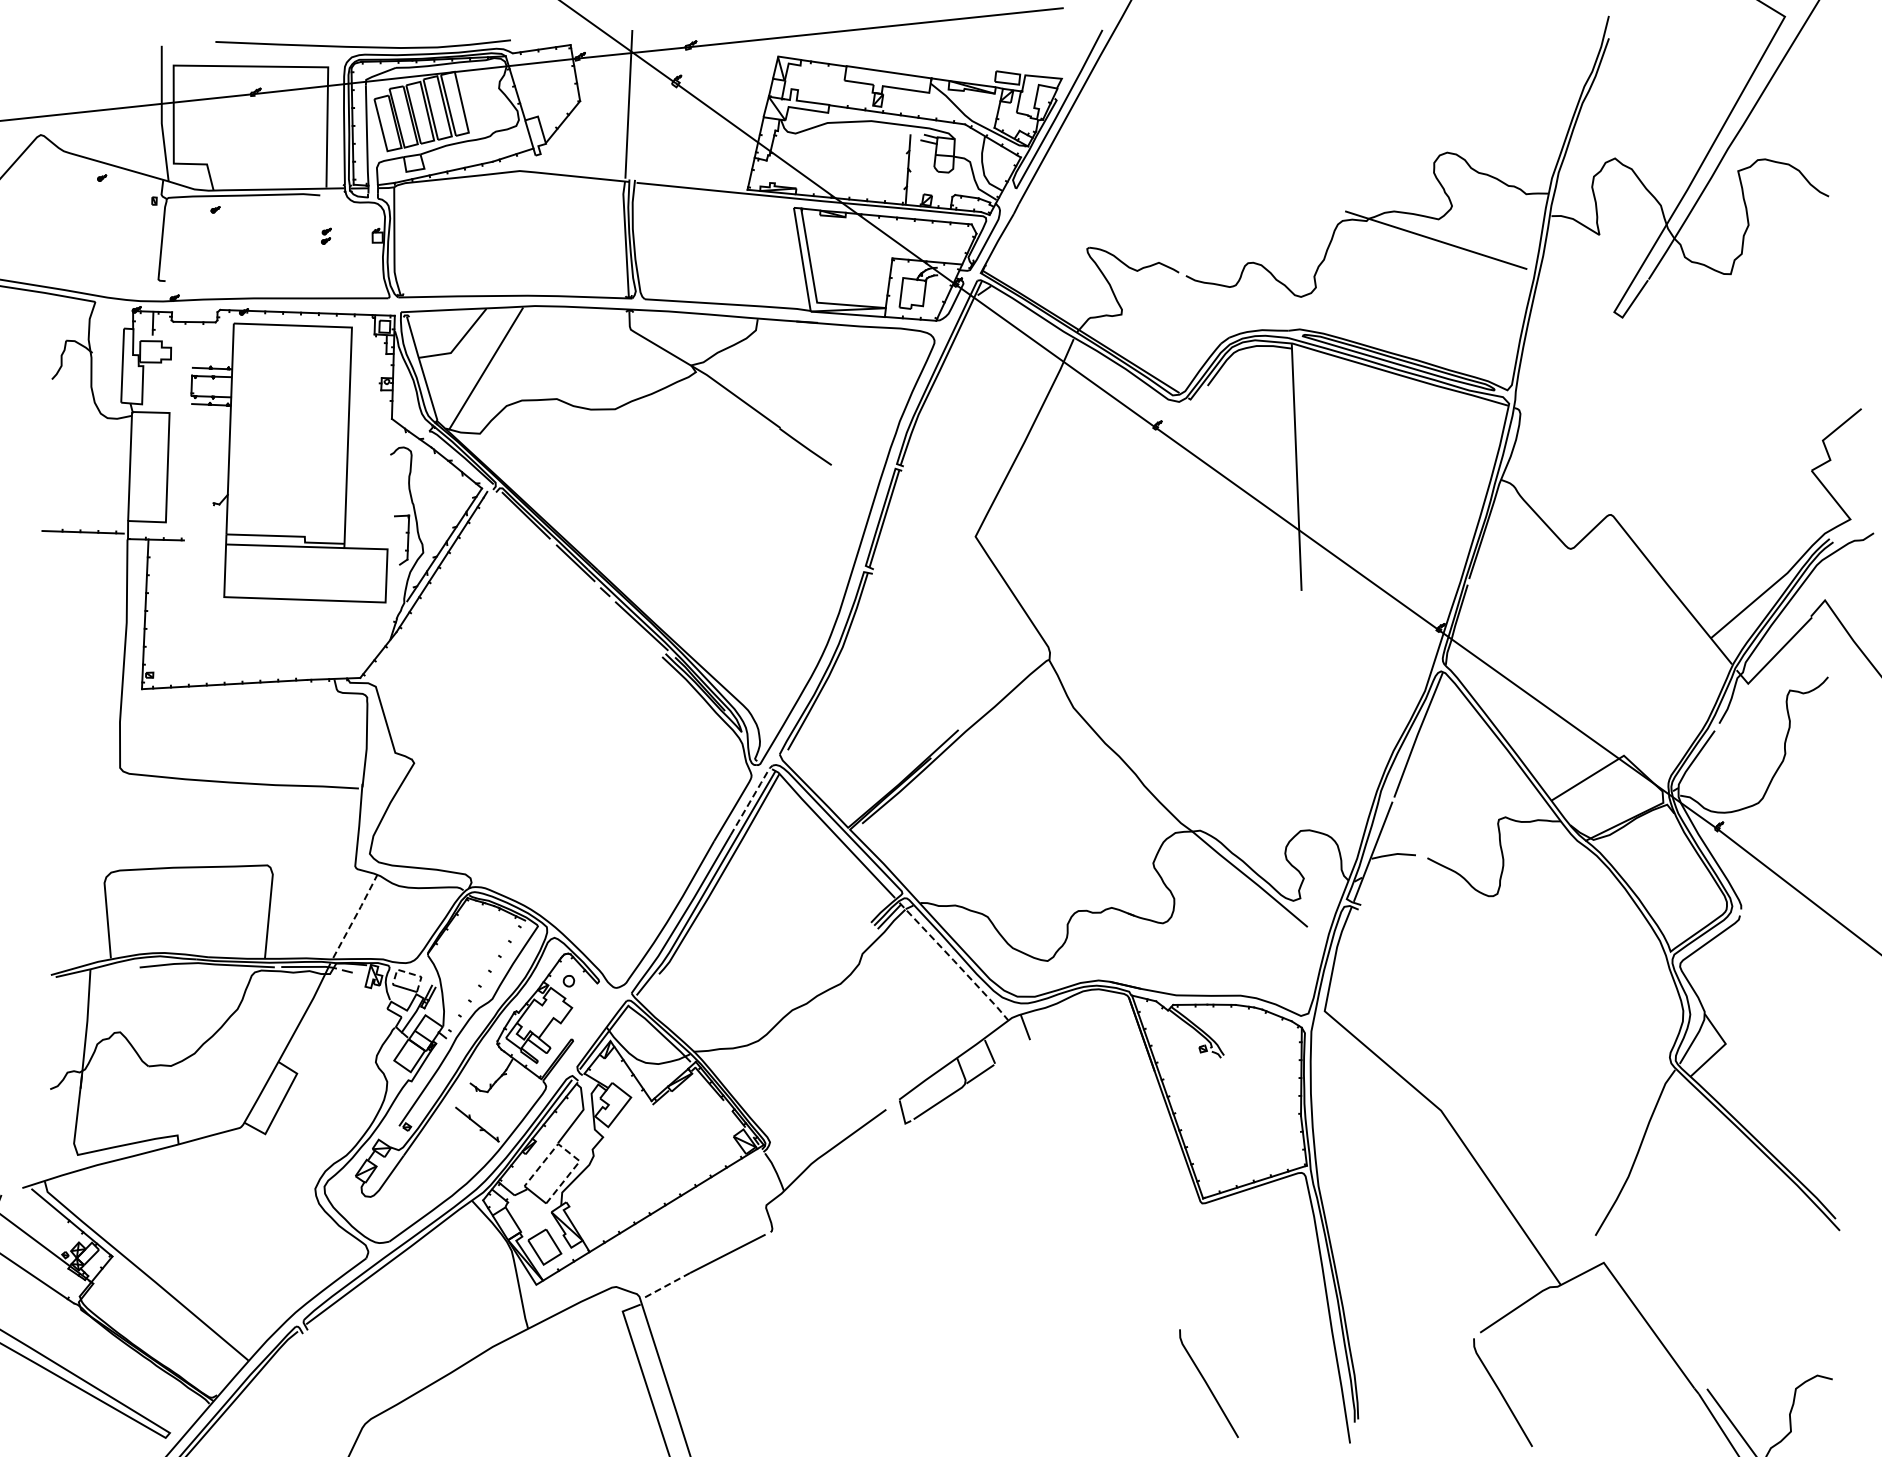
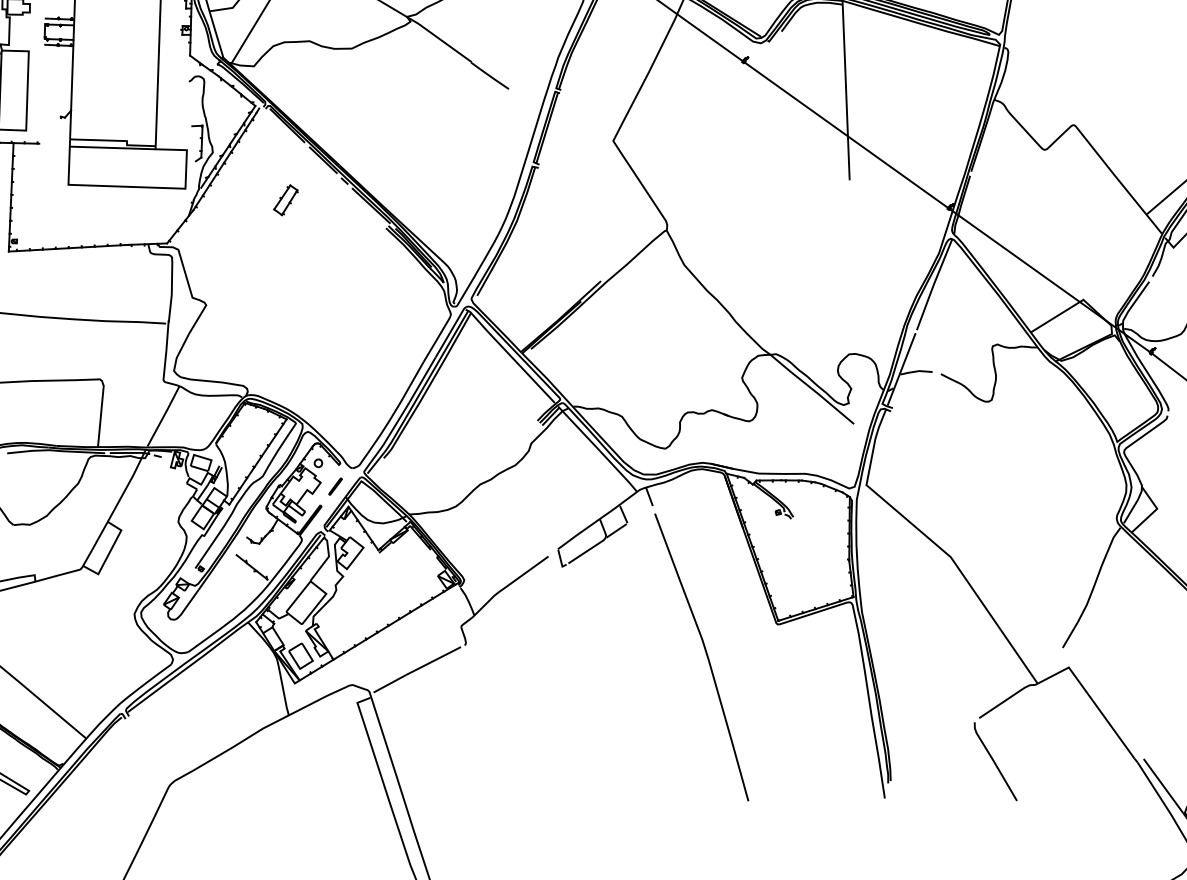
part: (523, 617) -> (285, 199), added
line: (752, 798) -> (451, 330), dashed -> solid
line: (355, 916) -> (163, 416), dashed -> solid
line: (954, 961) -> (598, 449), dashed -> solid
line: (409, 973) -> (202, 457), dashed -> solid
line: (485, 979) -> (257, 462), added
curve: (592, 1013) -> (335, 486), added
line: (569, 1152) -> (318, 587), dashed -> solid
curve: (1104, 1247) -> (706, 656), added
line: (667, 1285) -> (389, 683), dashed -> solid
line: (1207, 1383) -> (781, 755), removed

